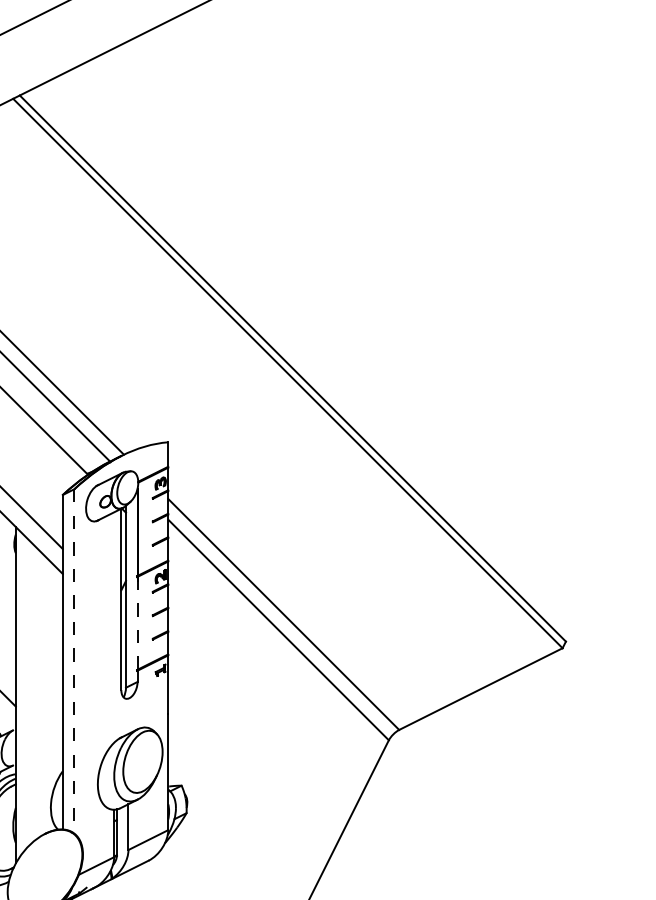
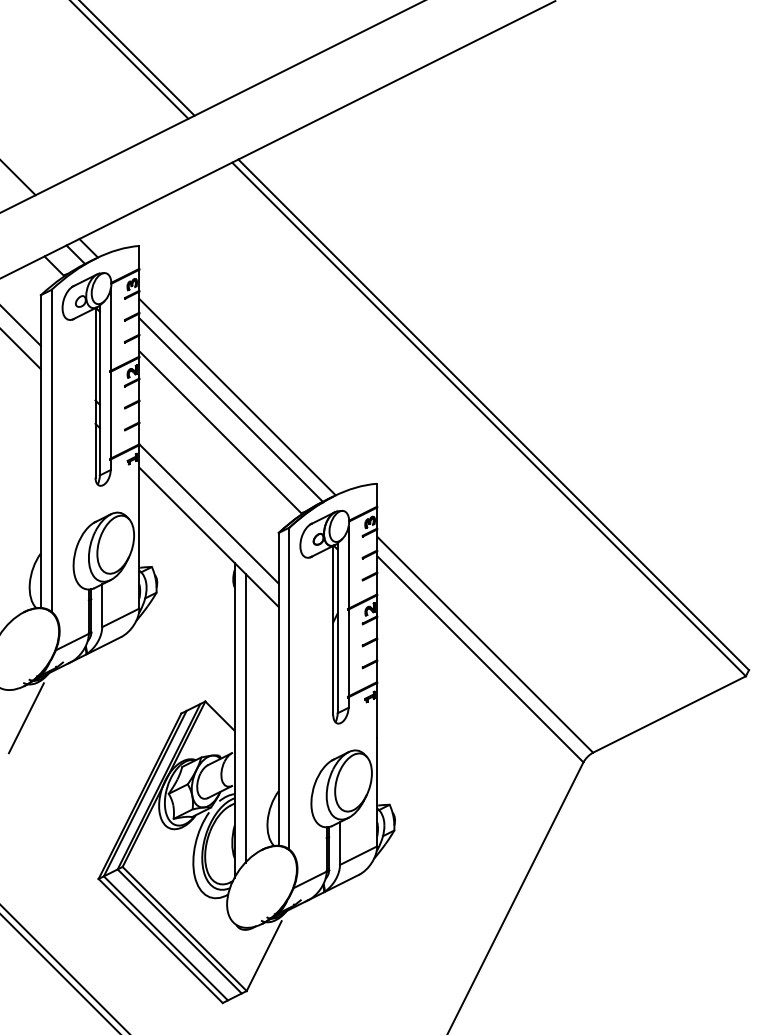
line: (137, 623) -> (348, 653), dashed -> solid
line: (74, 661) -> (289, 688), dashed -> solid
line: (27, 692) -> (245, 717), added

